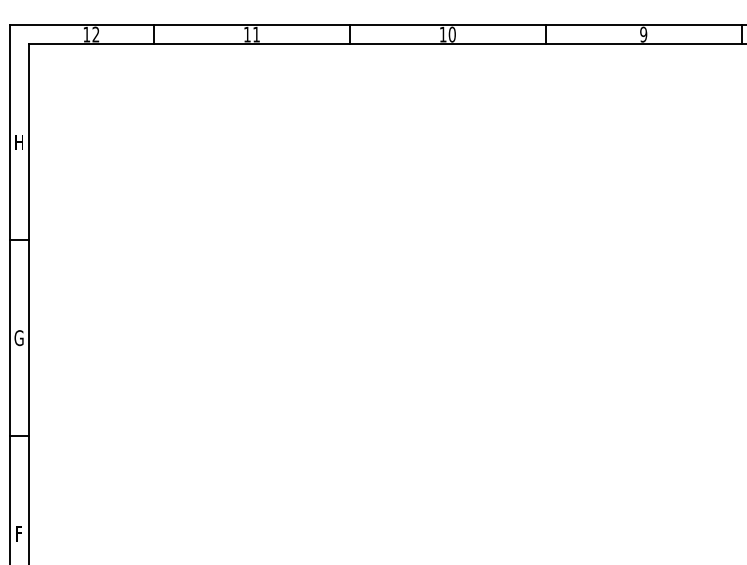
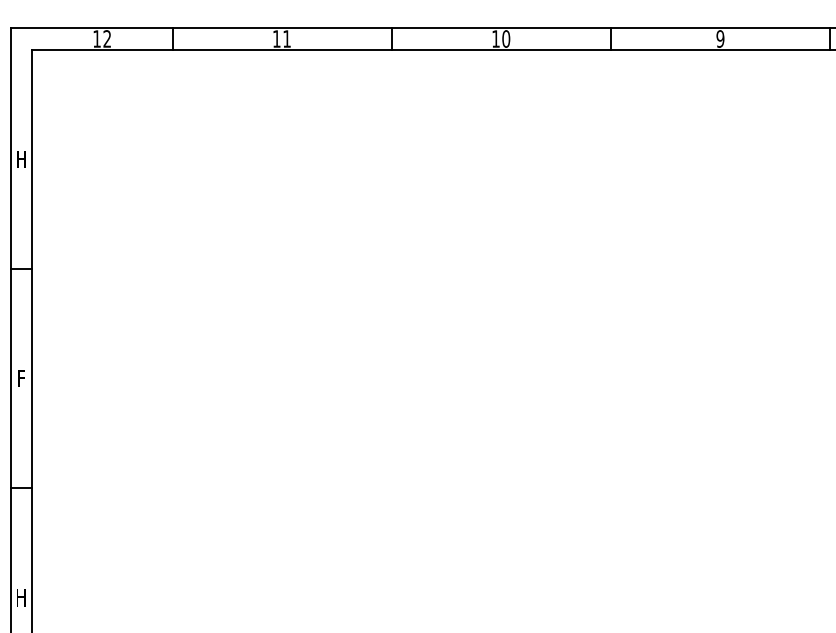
text: (18, 338) -> (20, 379), G -> F
text: (18, 533) -> (20, 597), F -> H

